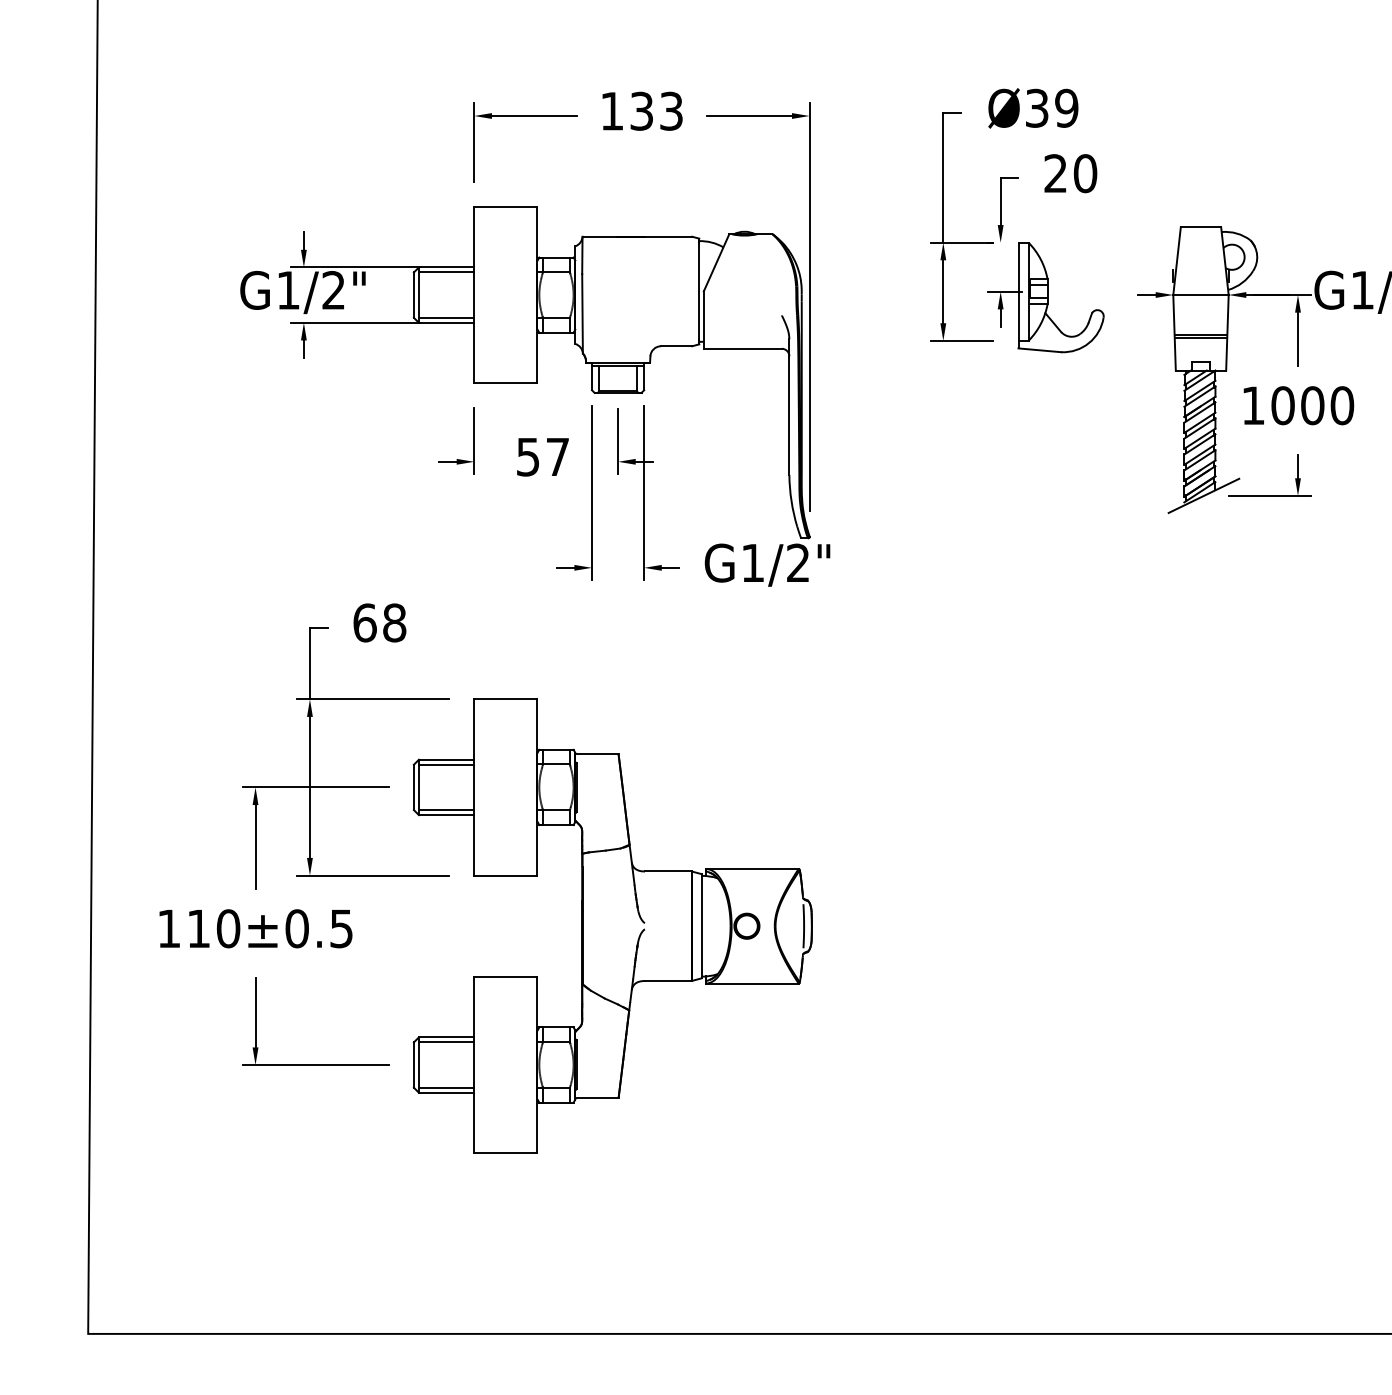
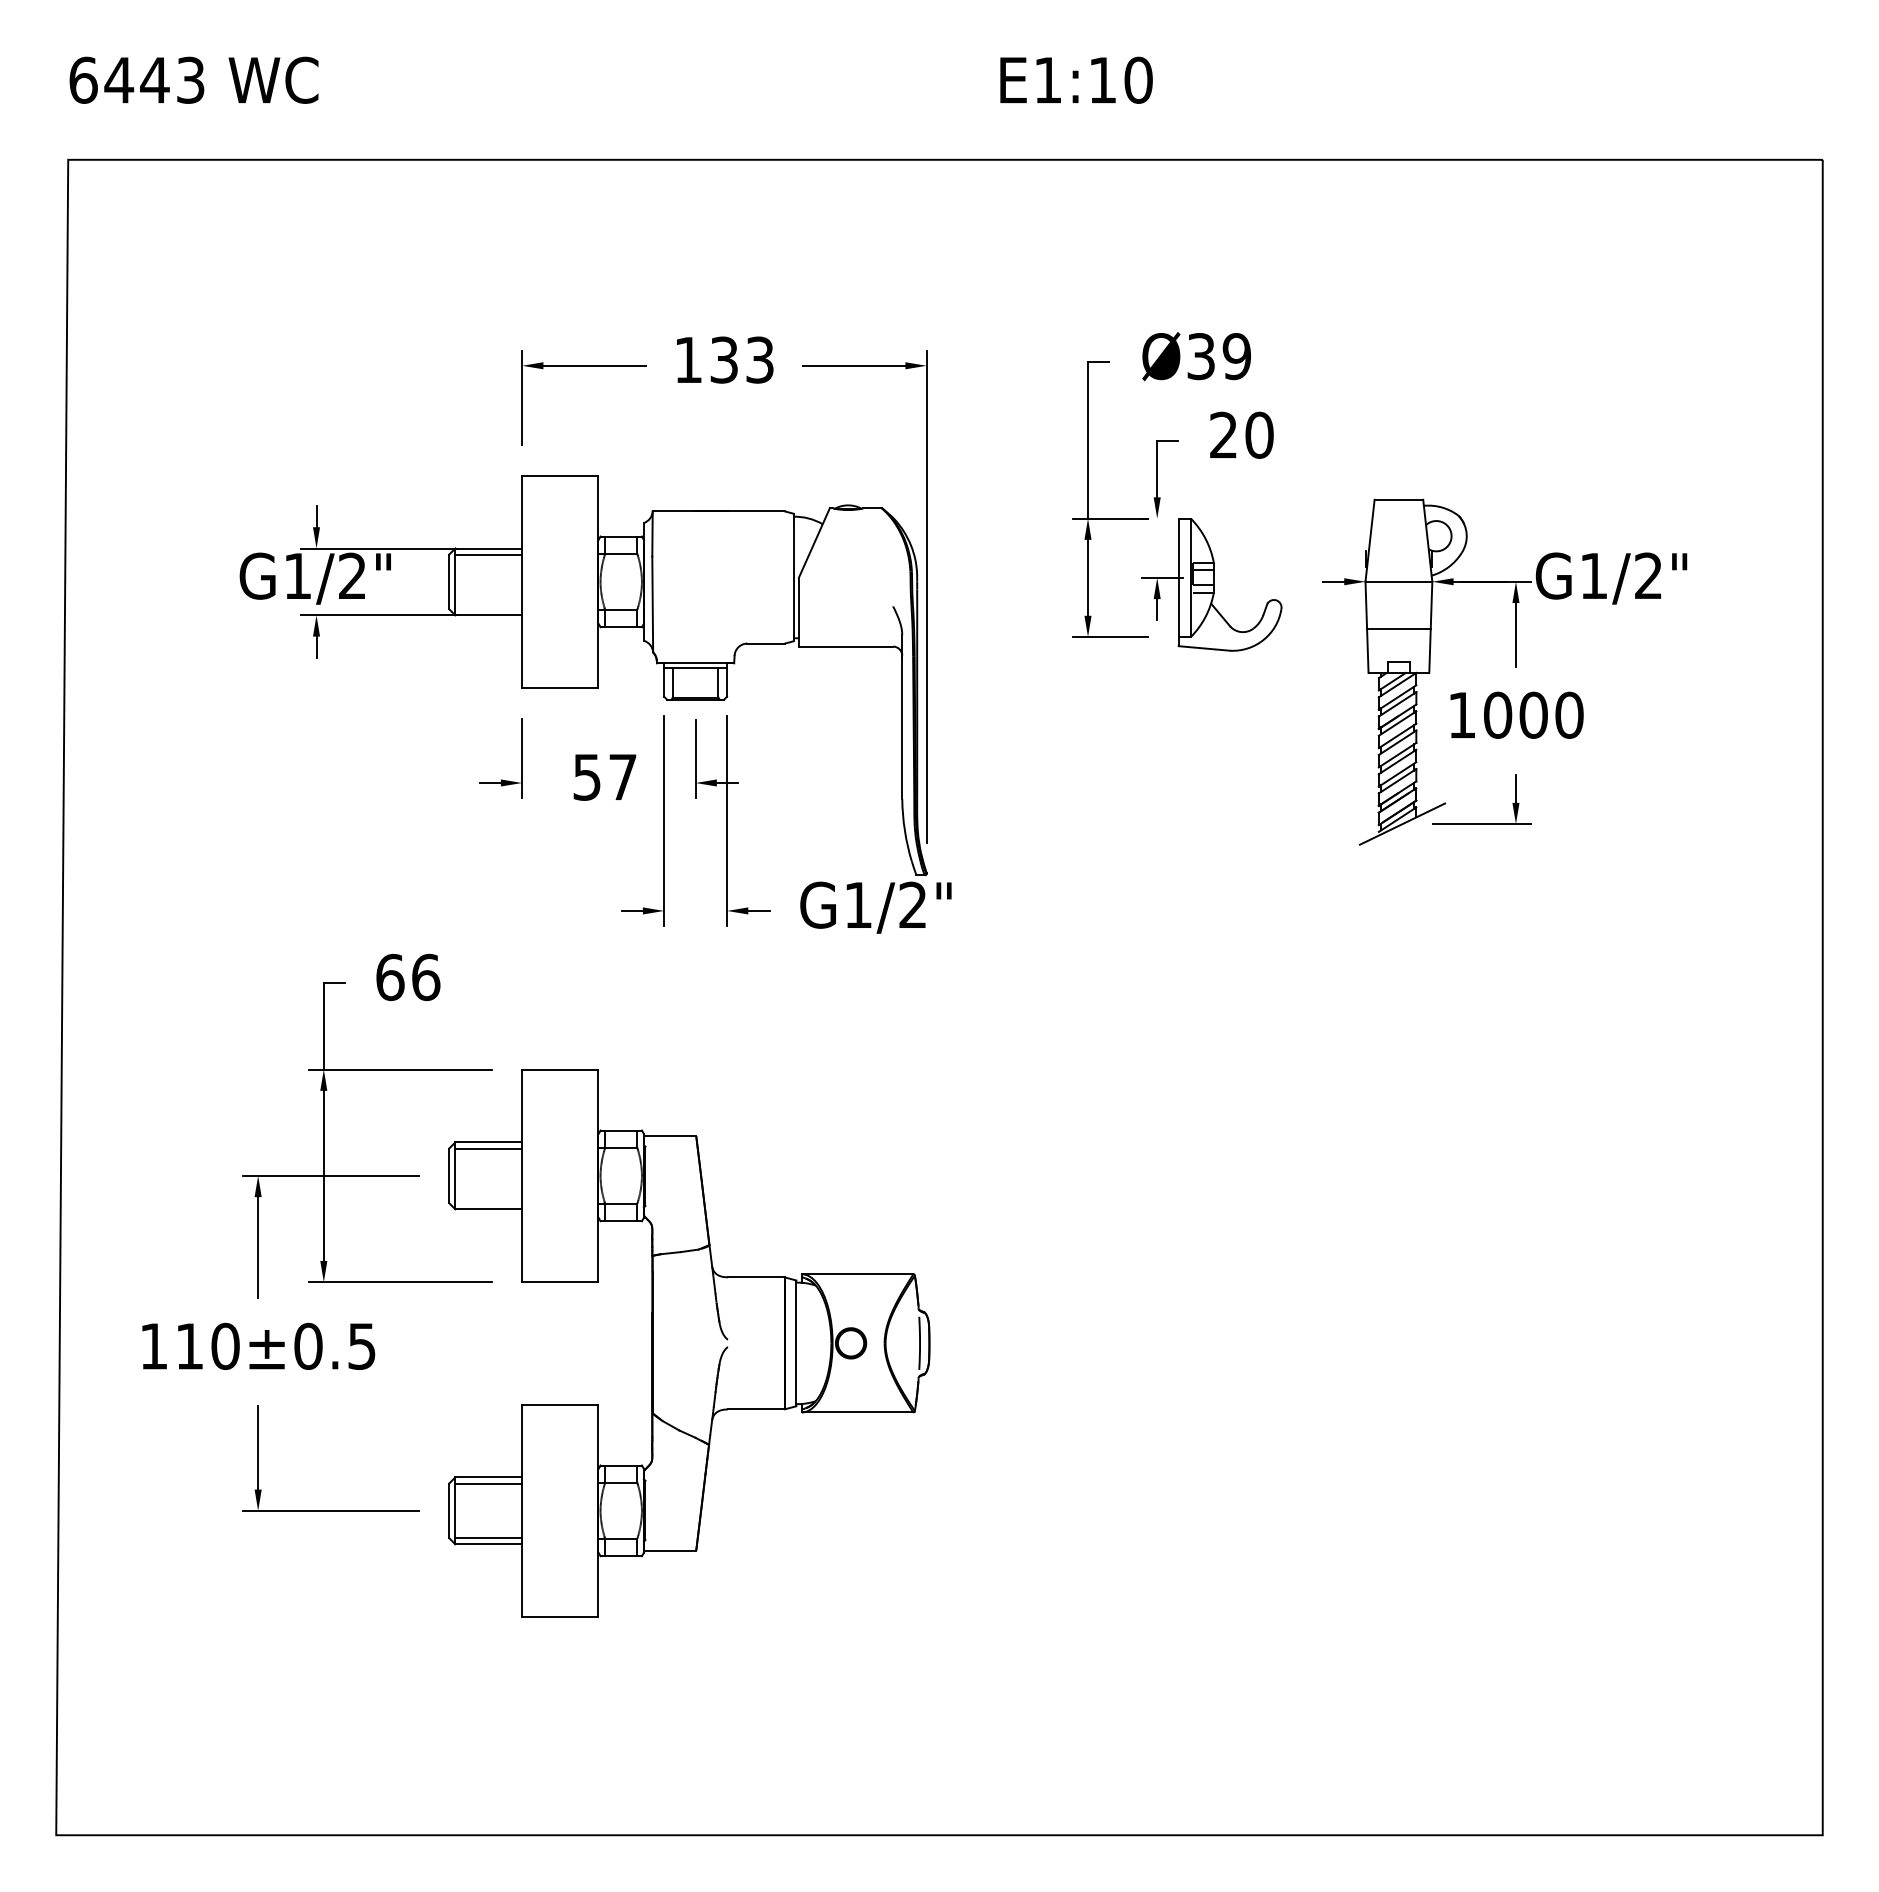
line: (446, 318) -> (488, 609), removed
line: (1200, 337) -> (1398, 633), removed
text: (395, 622) -> (426, 976), 68 -> 66
line: (446, 810) -> (488, 1203), removed

